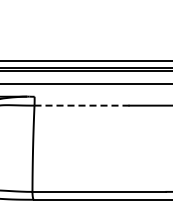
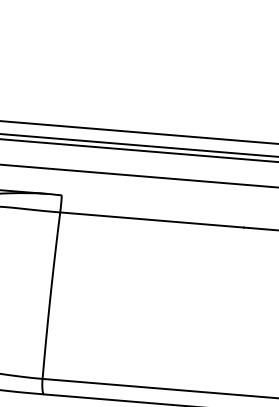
line: (81, 105) -> (151, 219), dashed -> solid

